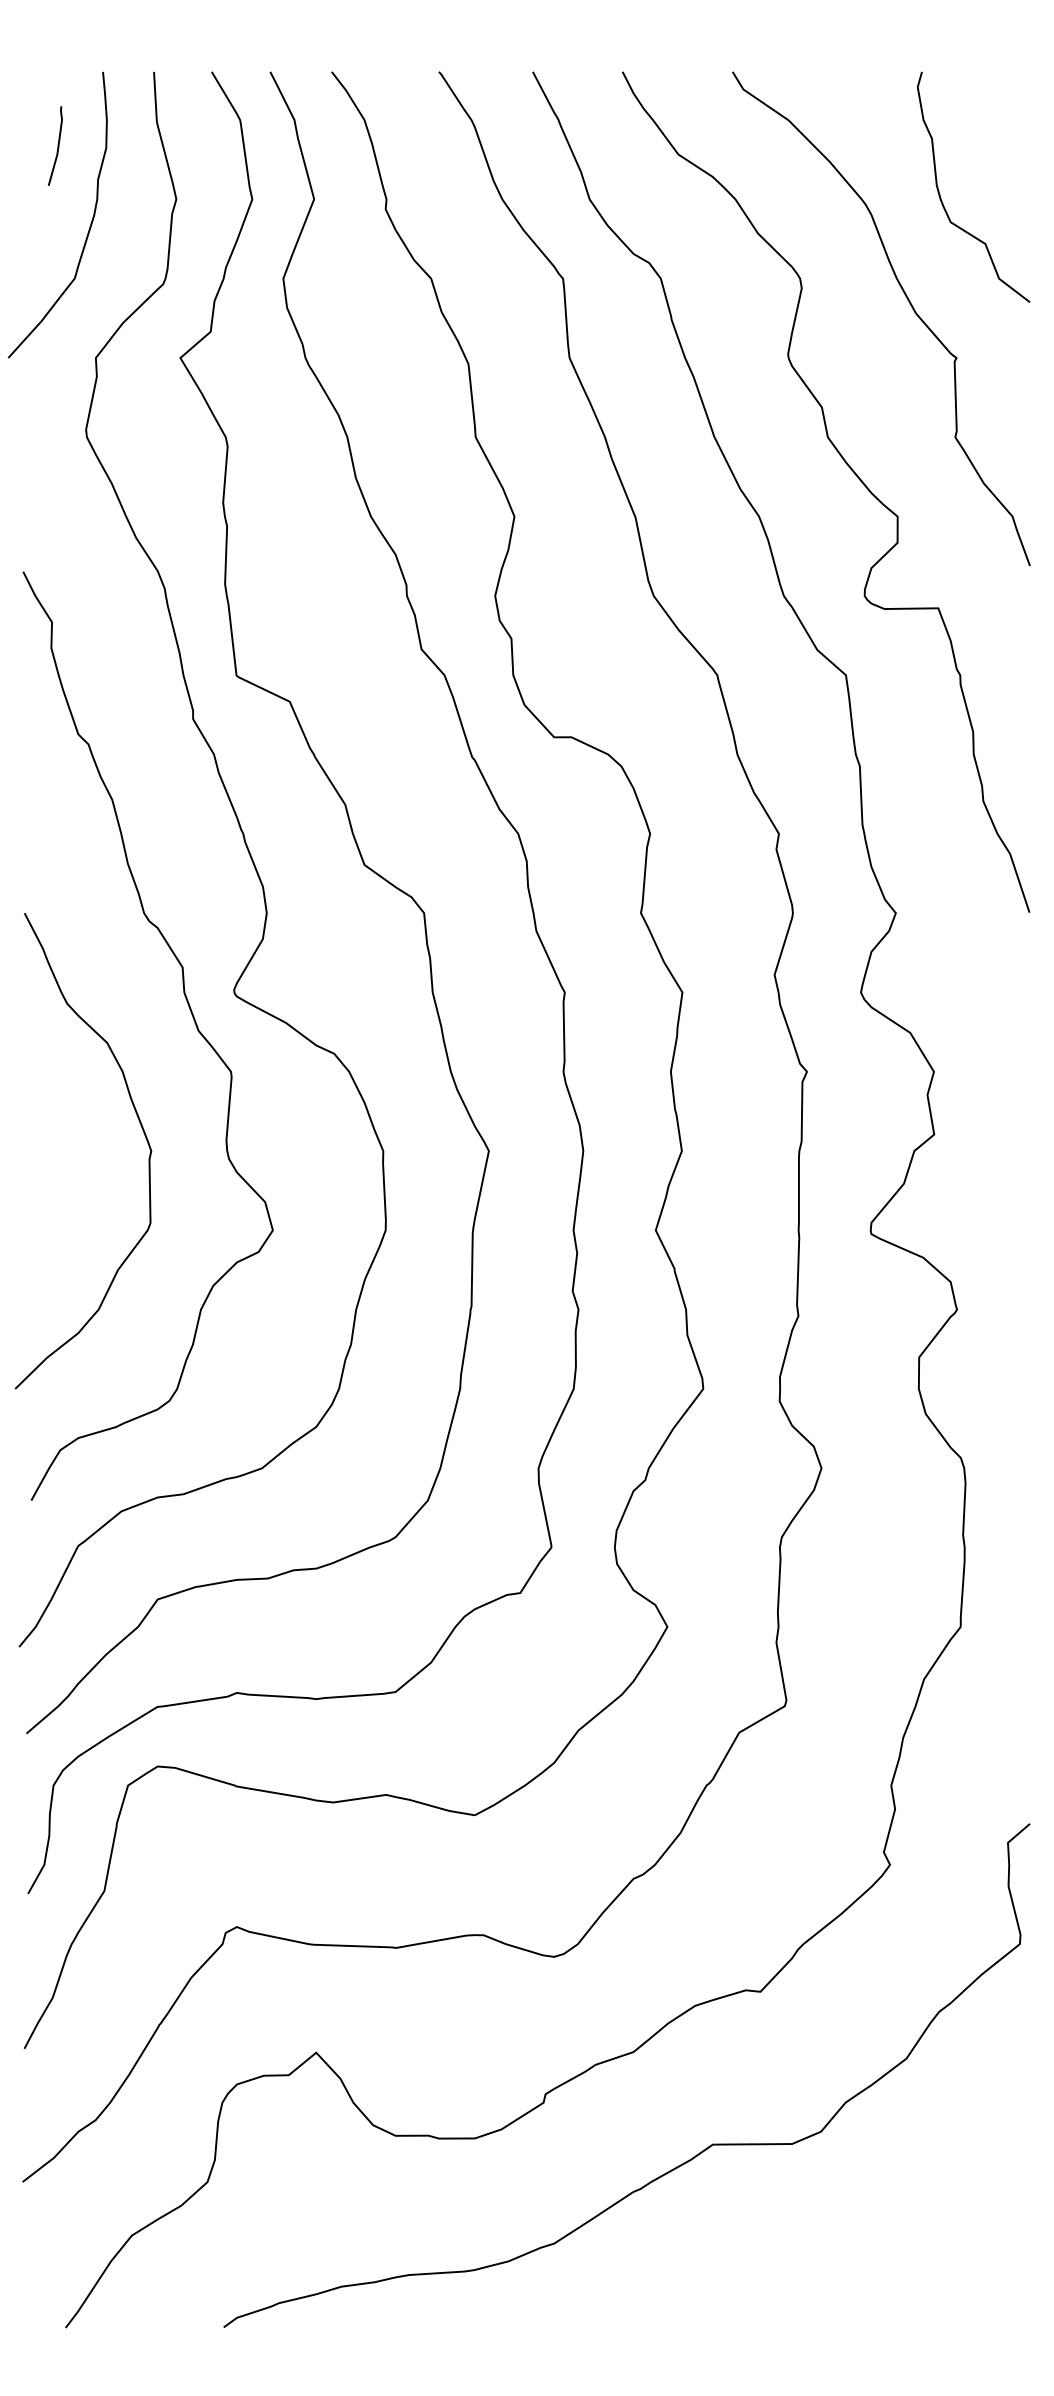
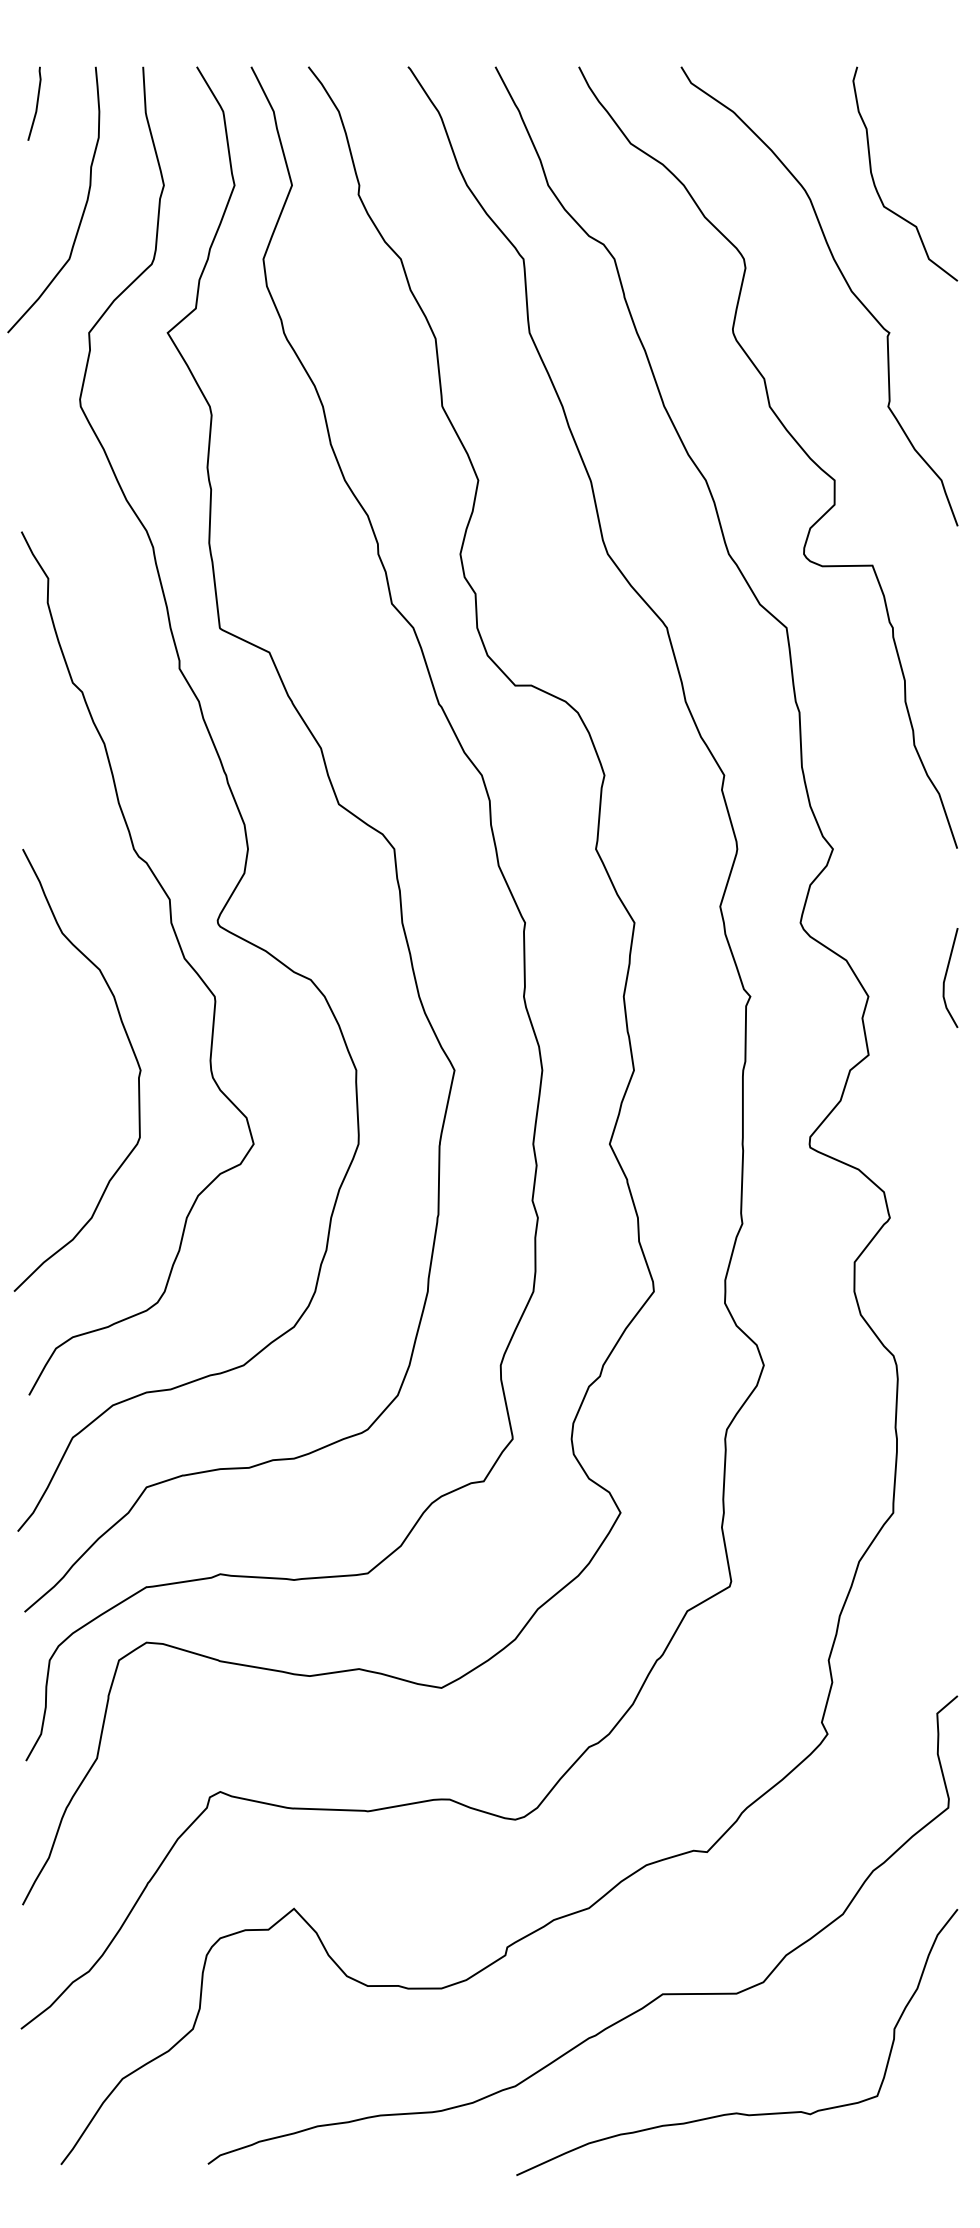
line: (57, 145) -> (36, 103), moved
line: (1017, 1051) -> (946, 977), added
curve: (793, 2271) -> (737, 2112), added

